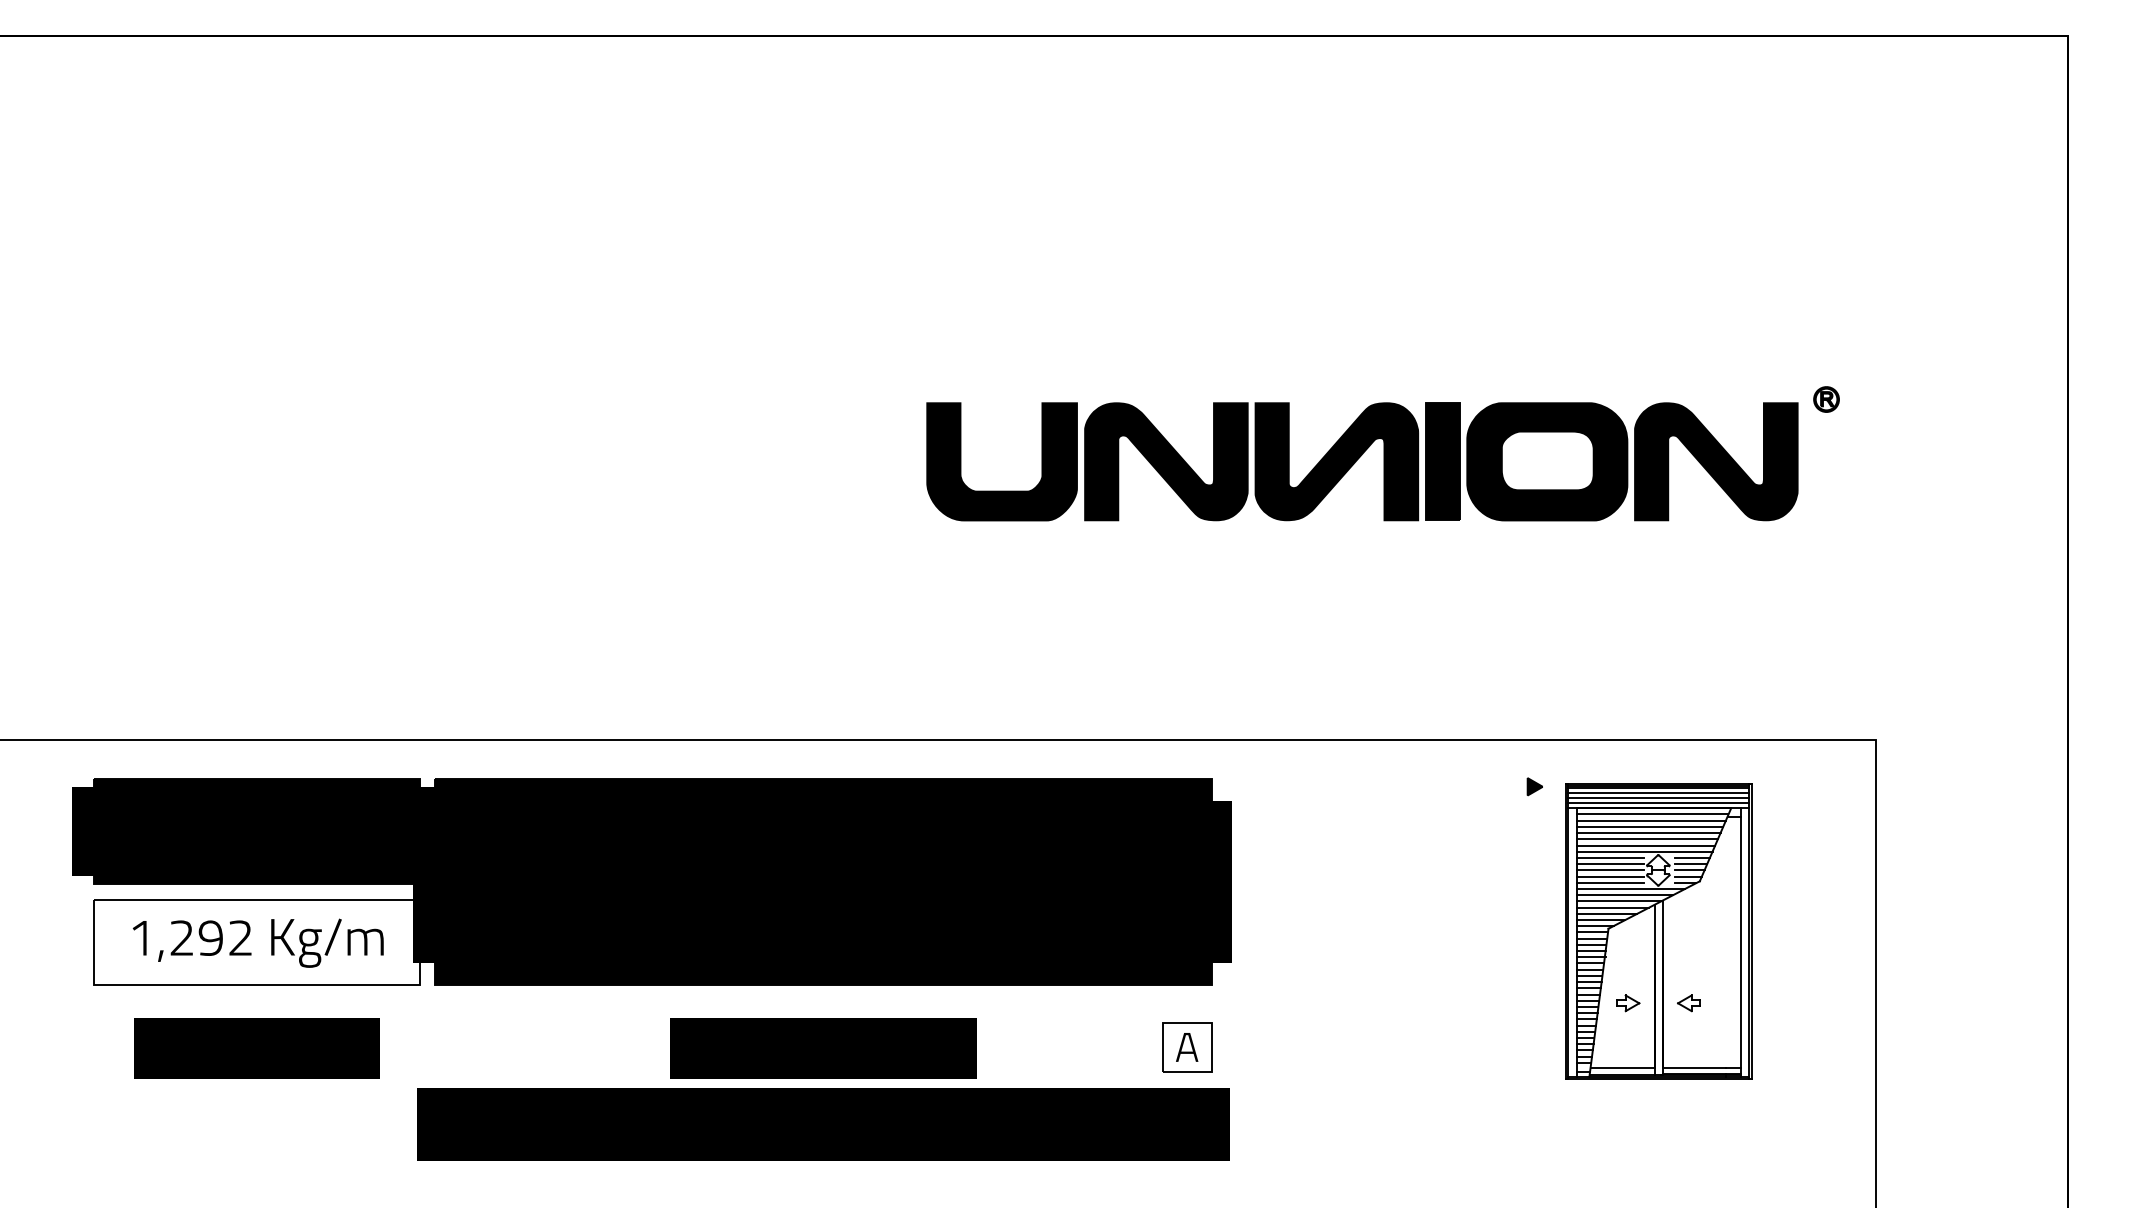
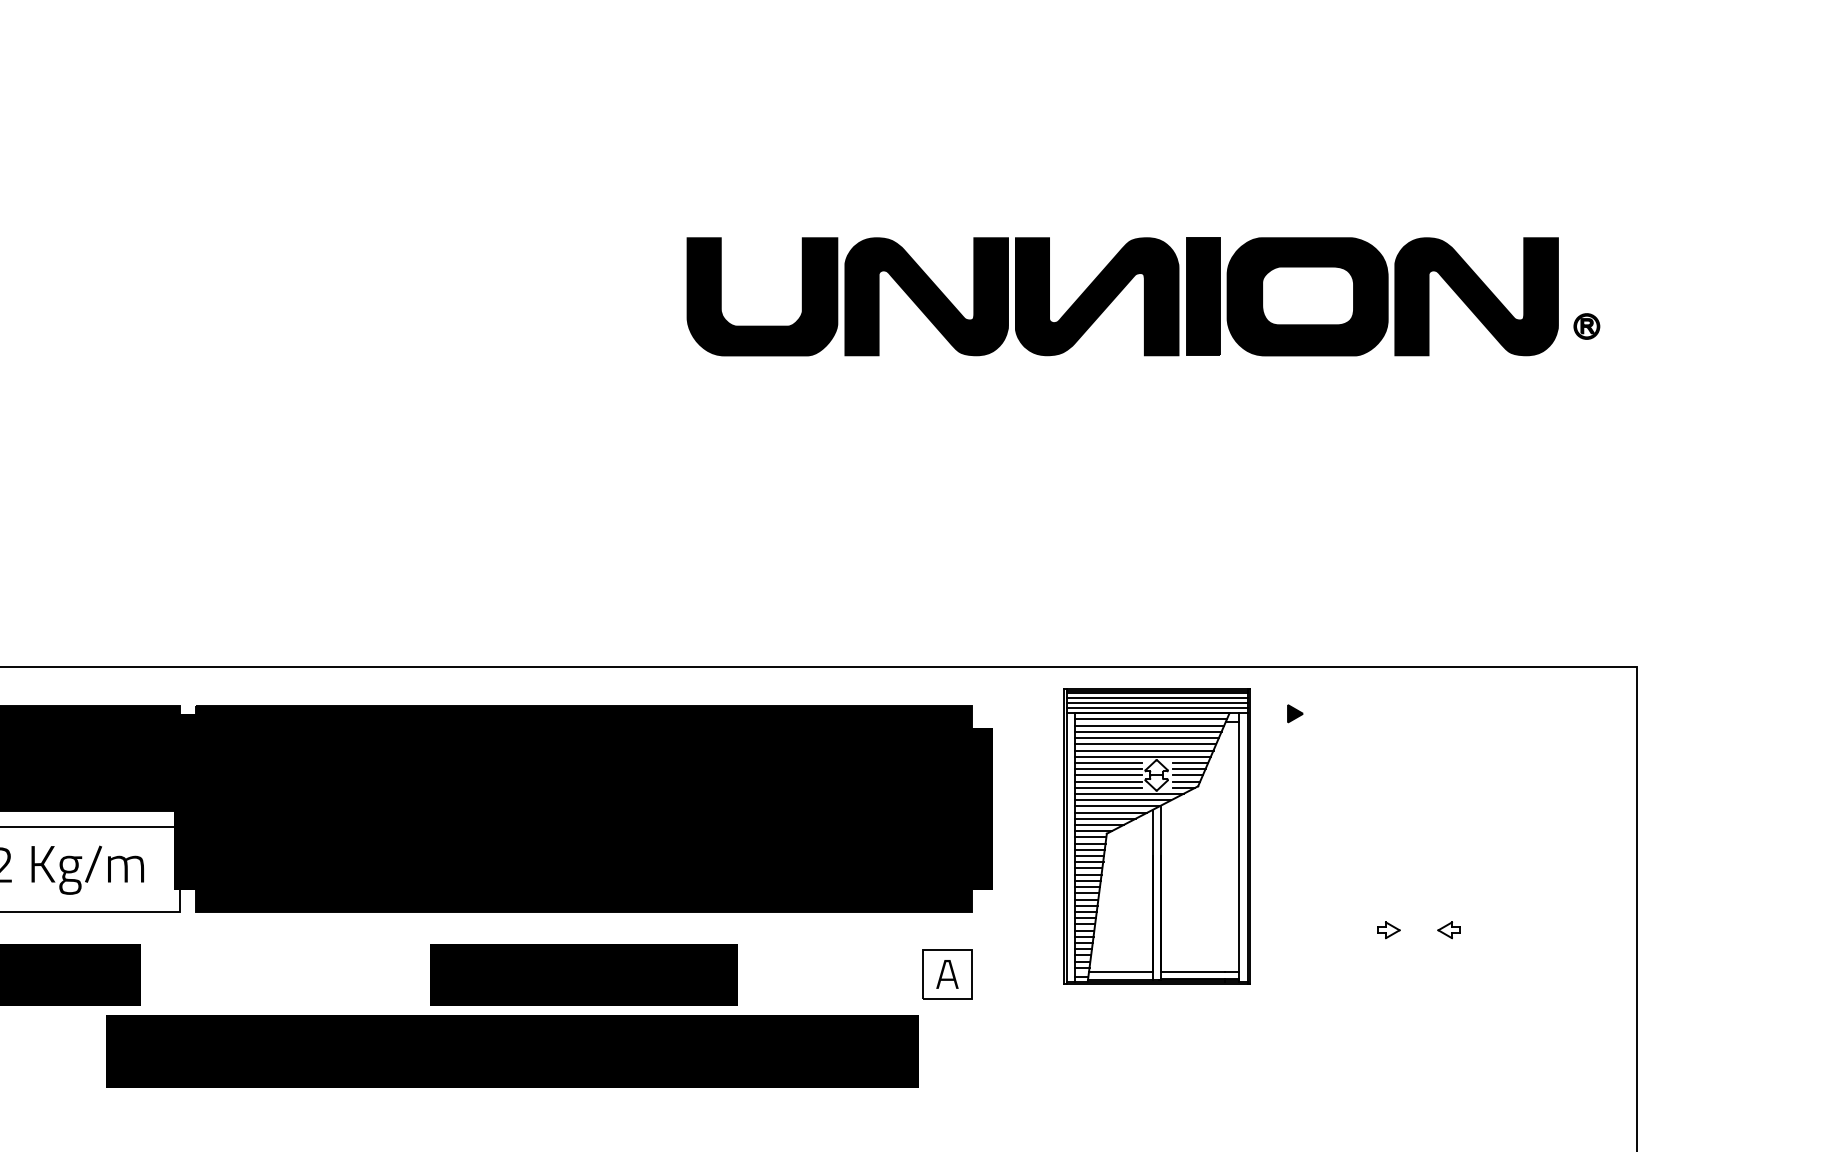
part: (1362, 461) -> (1122, 296), moved
part: (1658, 931) -> (1156, 836), moved
text: (823, 1124) -> (512, 1051), moved

